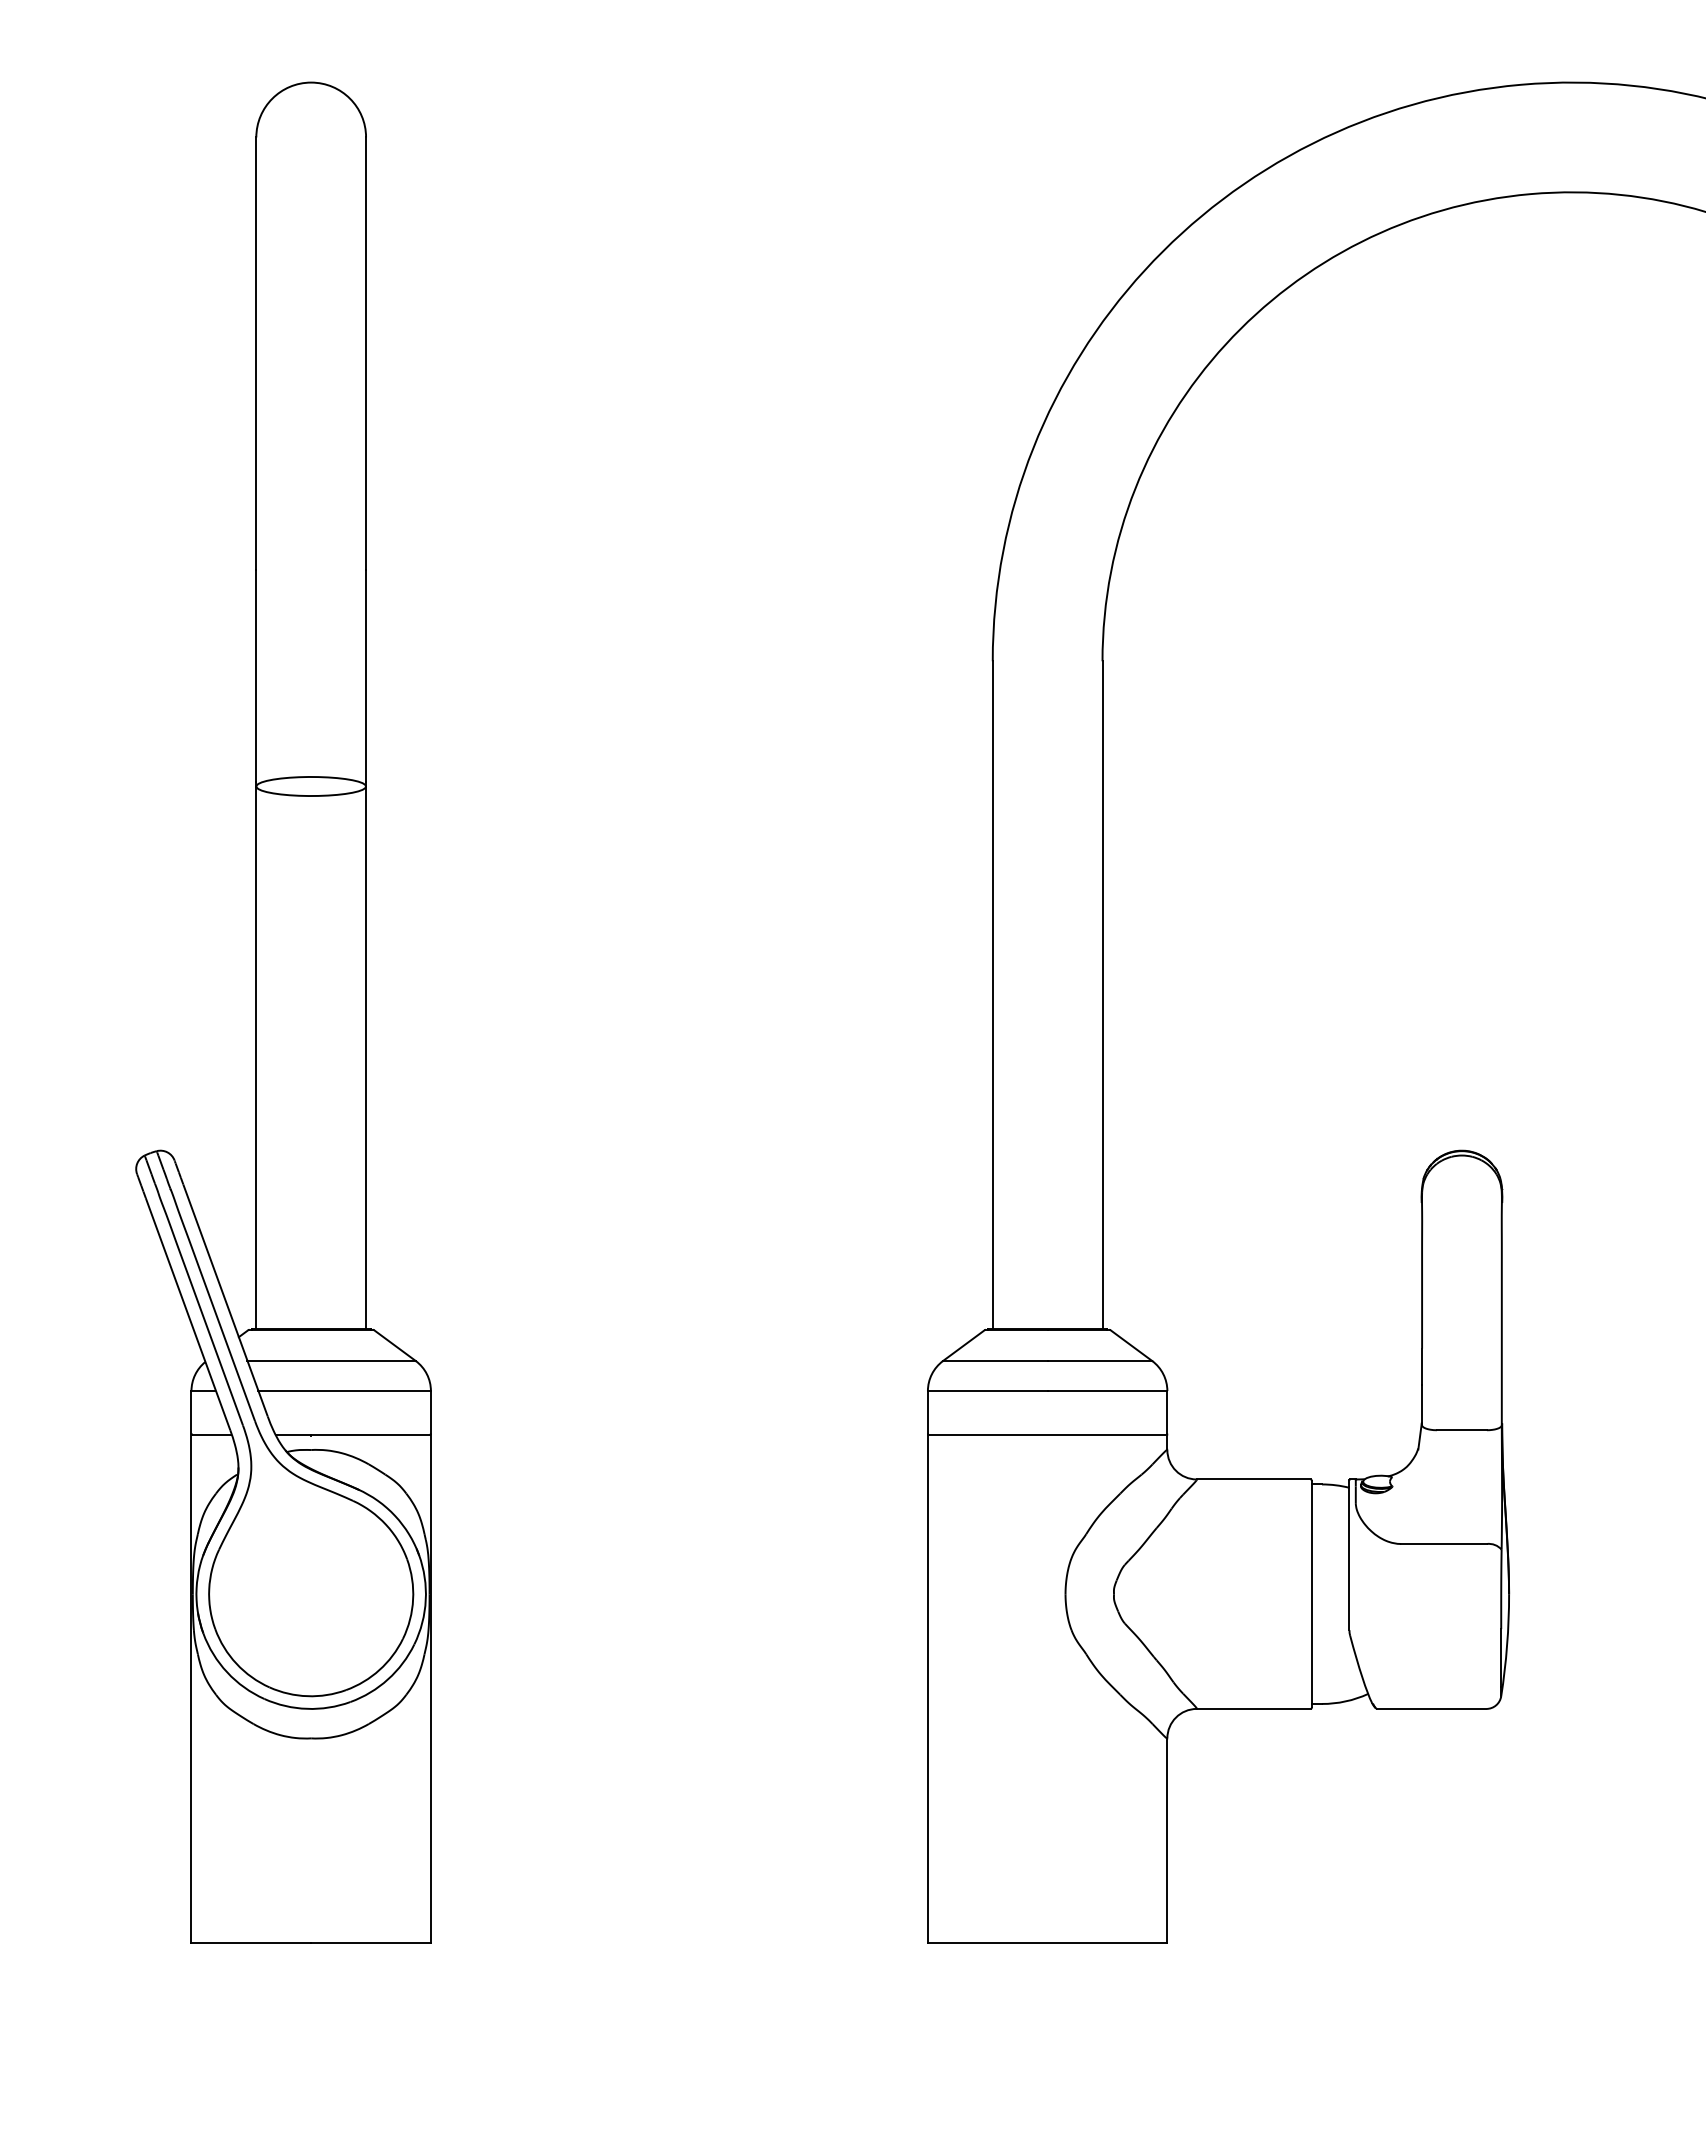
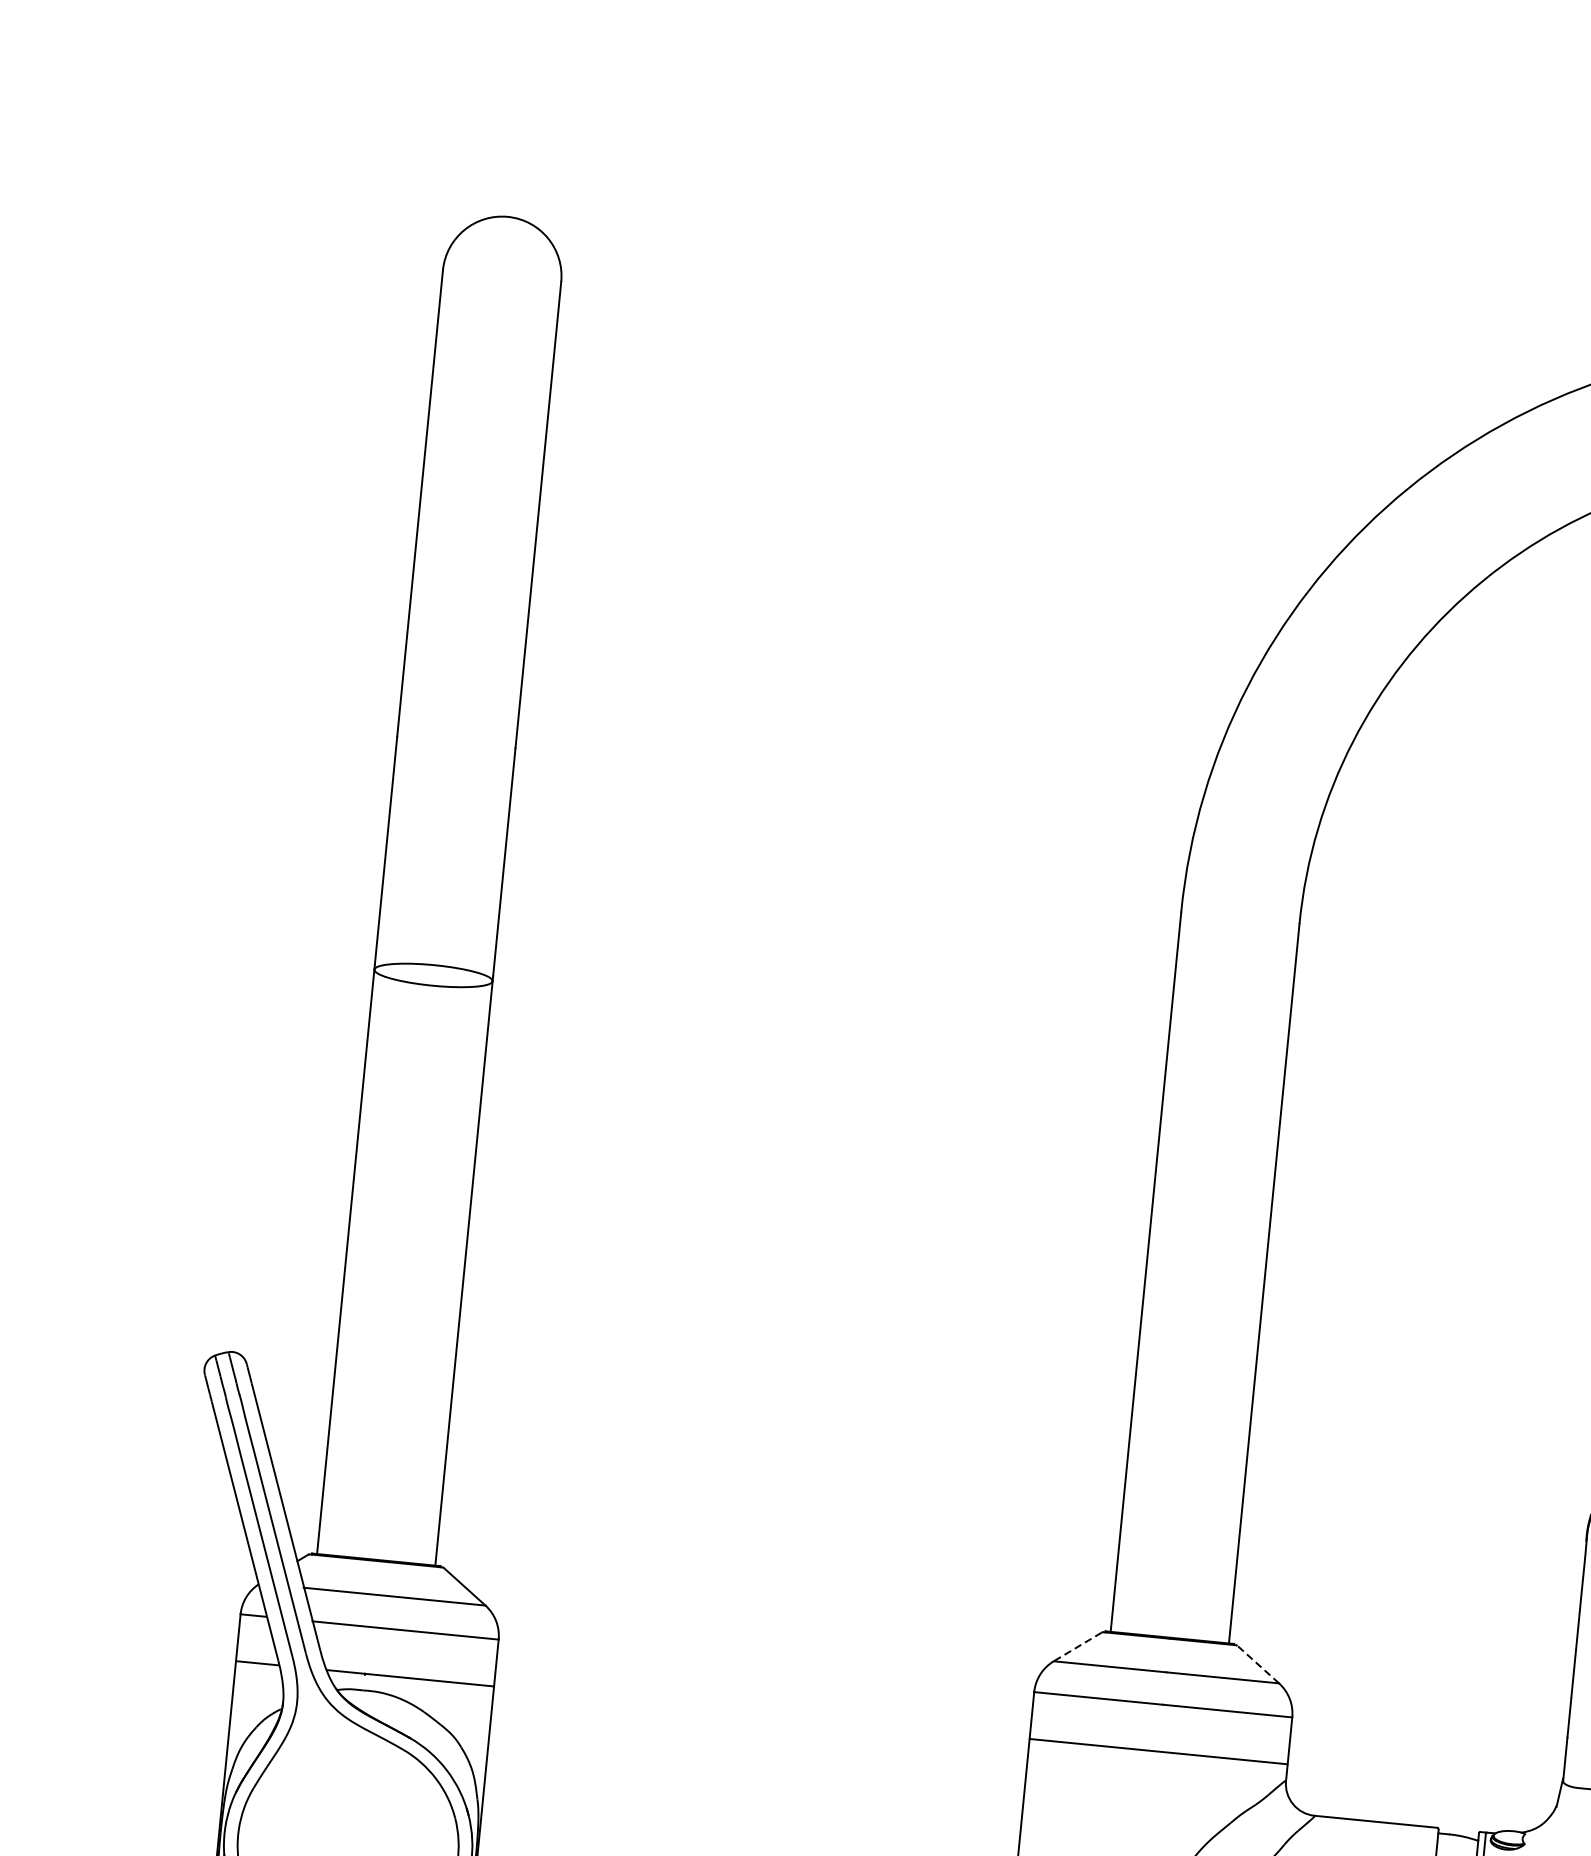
line: (963, 1345) -> (1077, 1646), solid -> dashed
line: (1131, 1345) -> (1258, 1664), solid -> dashed

